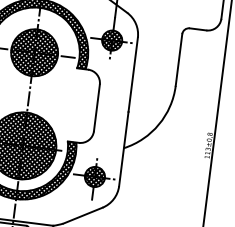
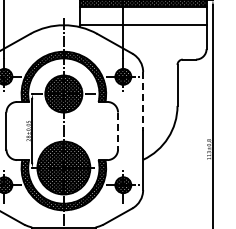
line: (133, 76) -> (143, 102), solid -> dashed
line: (97, 108) -> (118, 131), solid -> dashed

